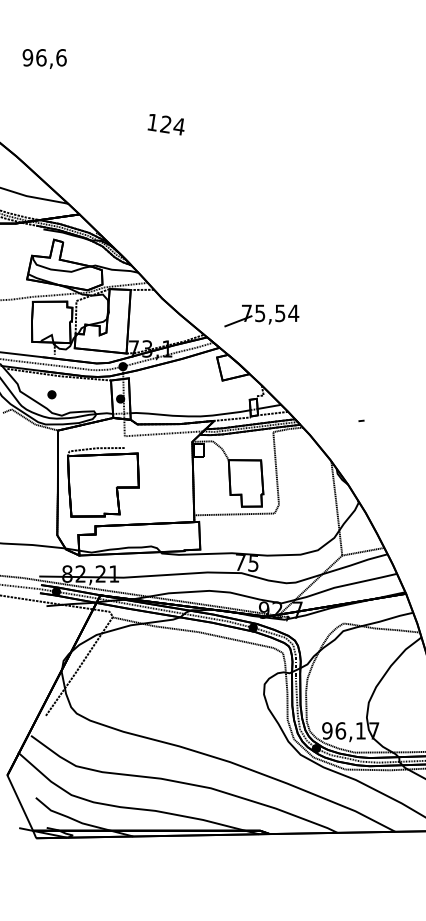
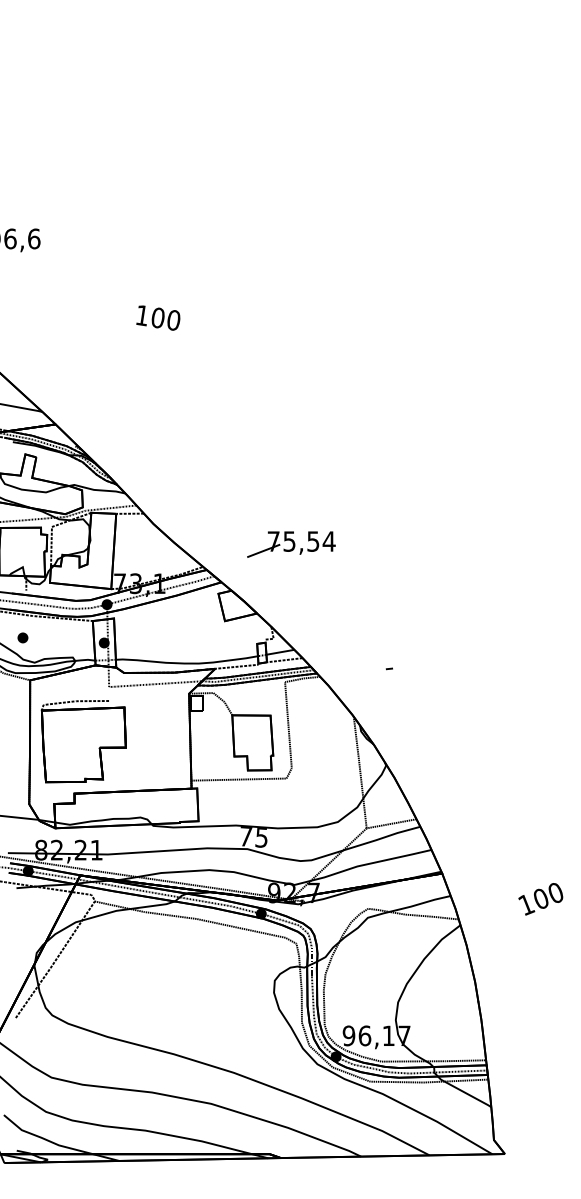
text: (172, 124) -> (165, 318), 124 -> 100
part: (261, 315) -> (291, 544), moved

